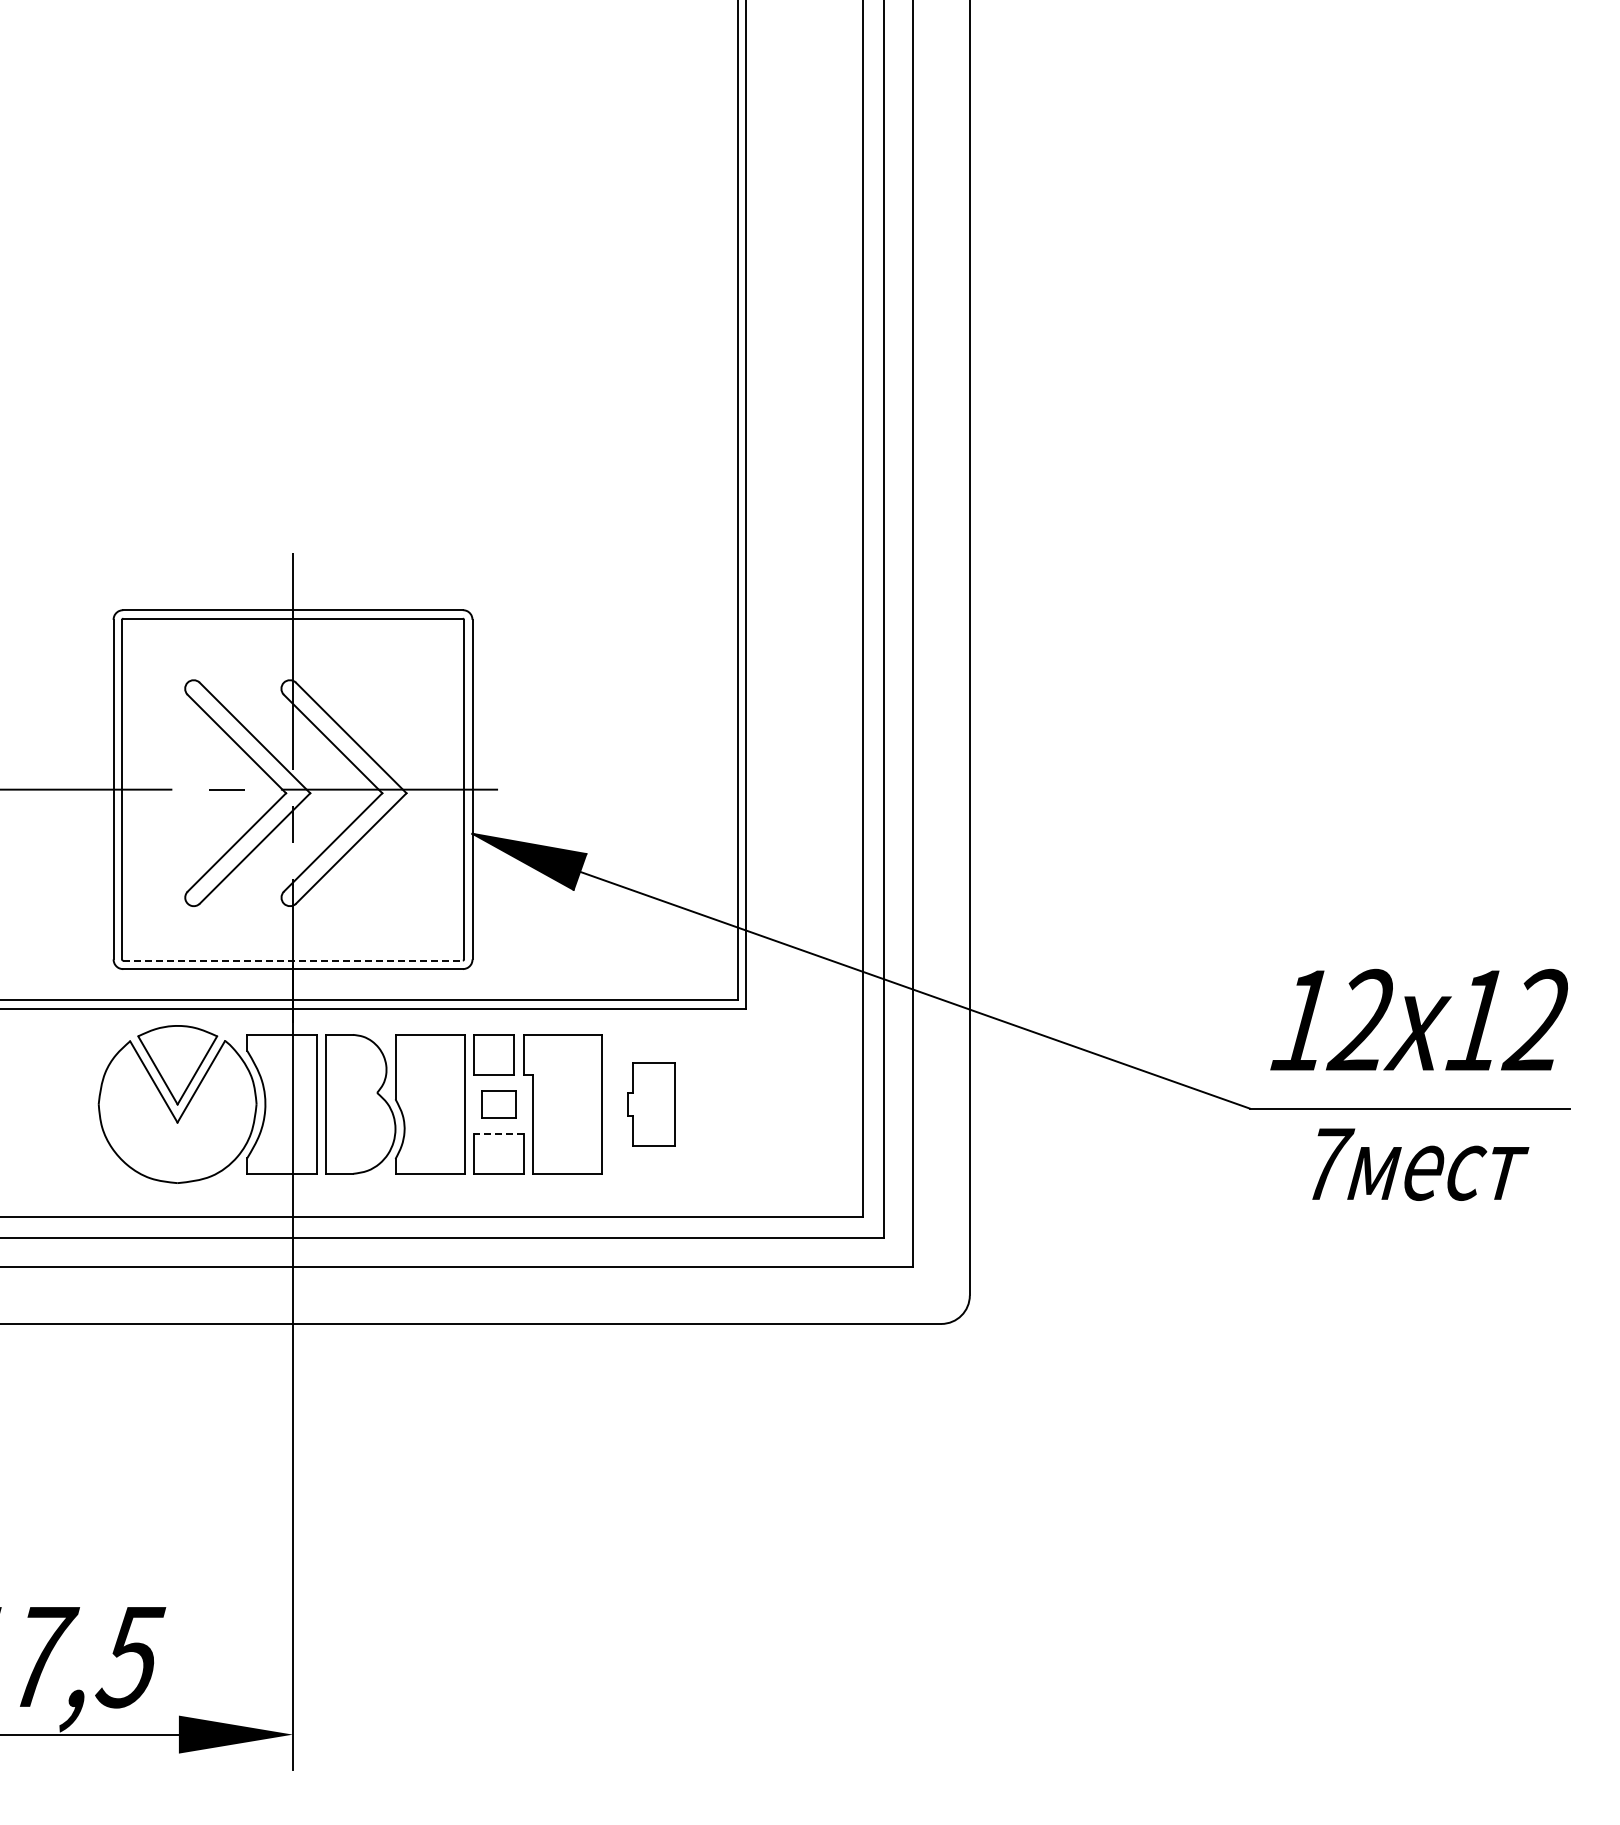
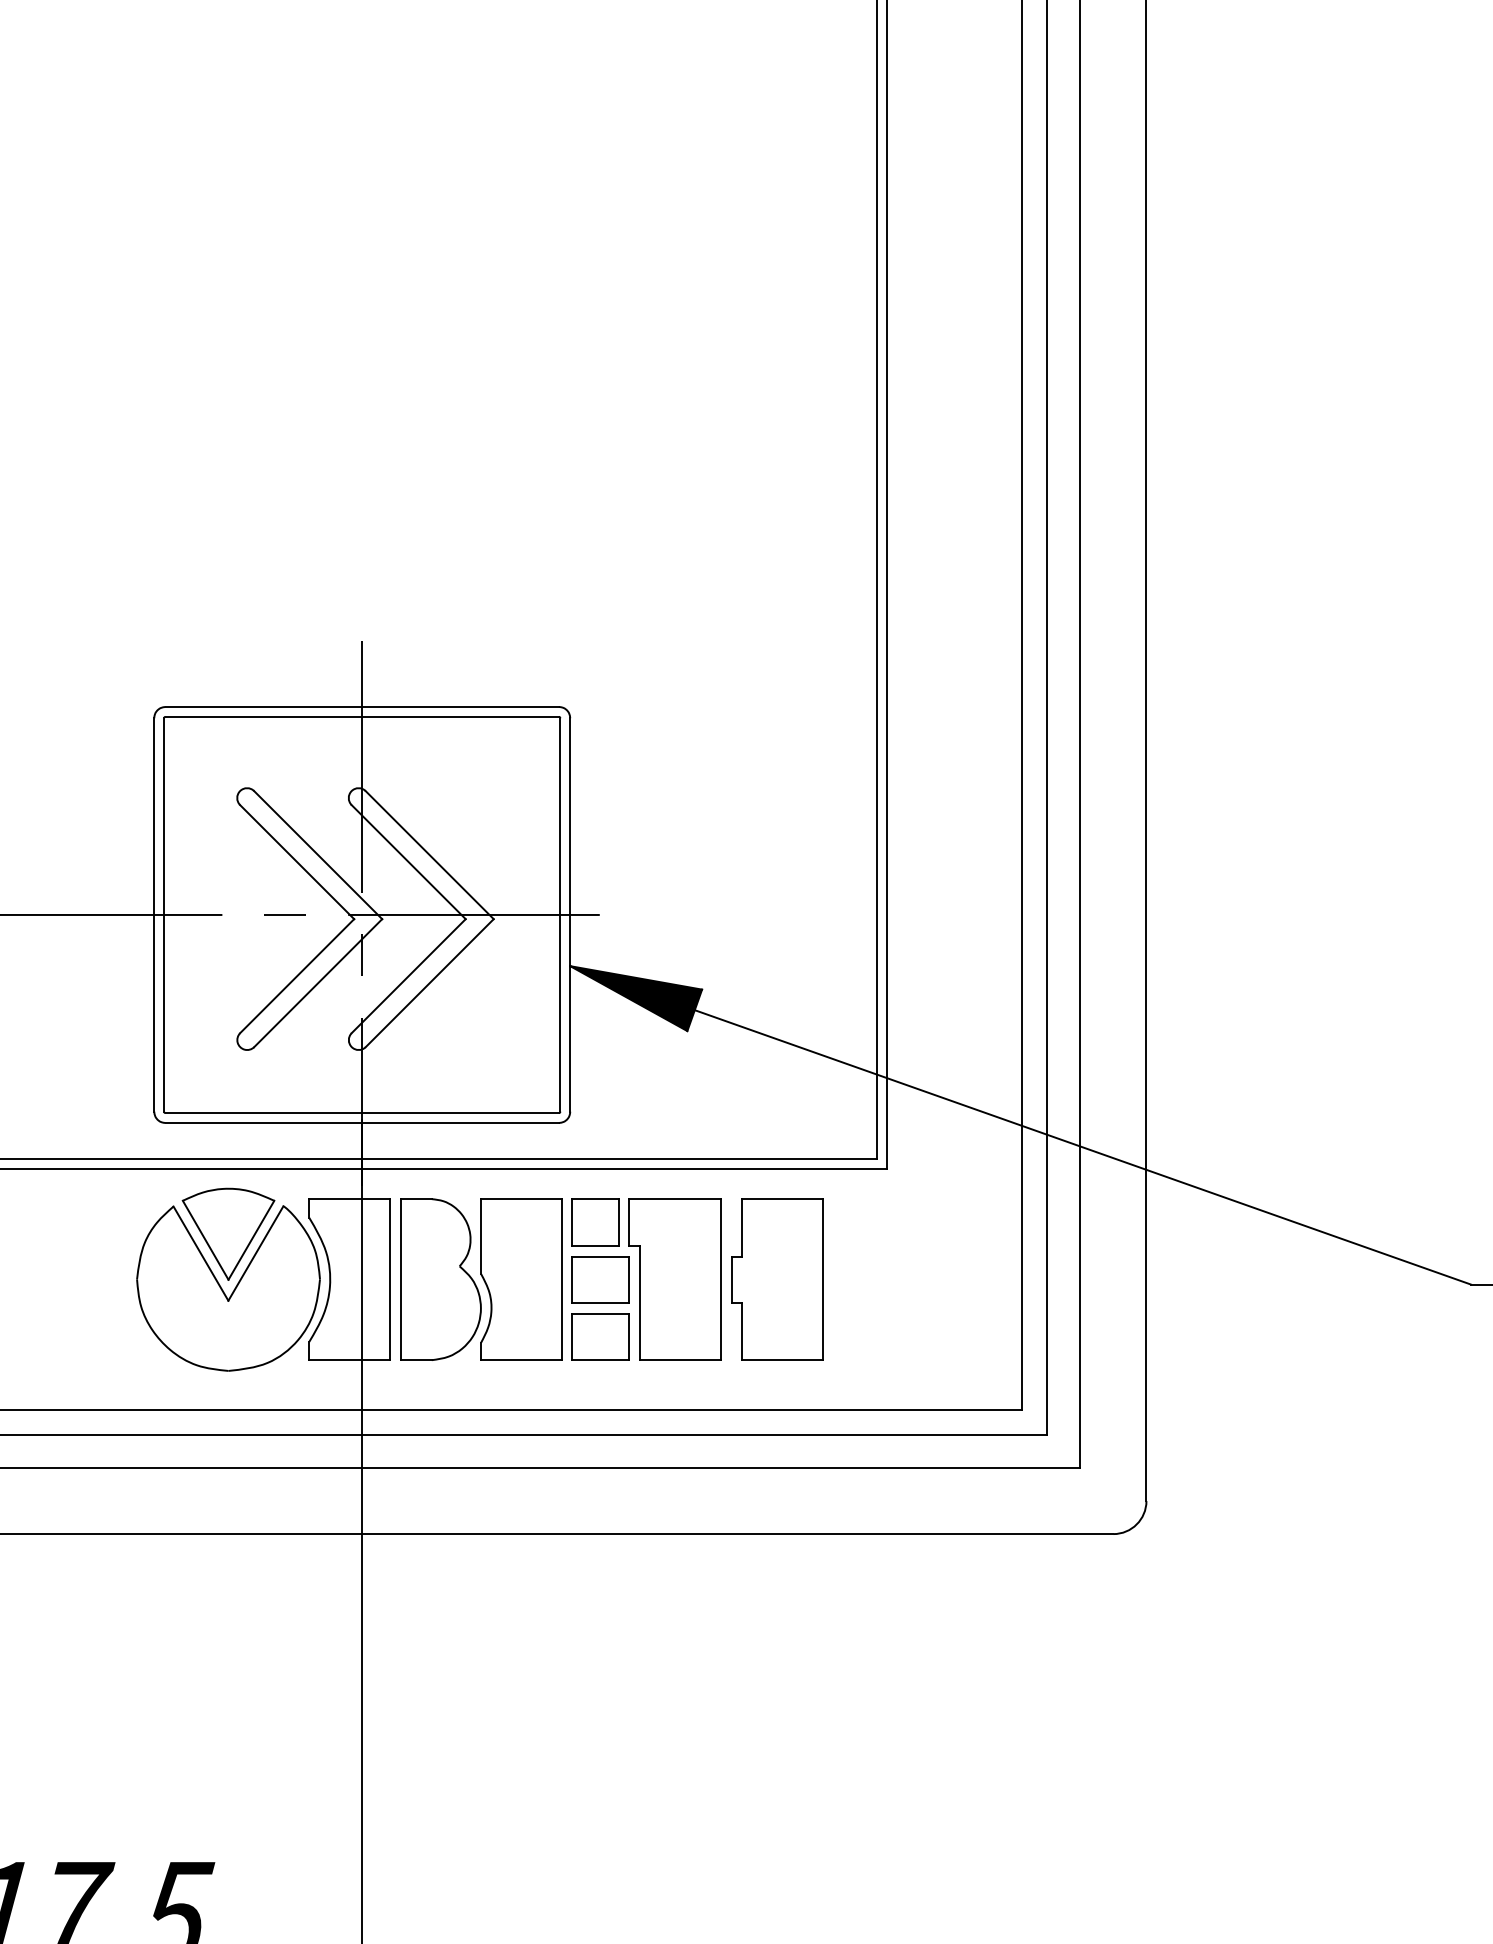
line: (293, 960) -> (362, 1112), dashed -> solid
part: (498, 1104) -> (600, 1279), size x1.43
part: (651, 1104) -> (777, 1279), size x1.67
line: (499, 1133) -> (601, 1313), dashed -> solid

